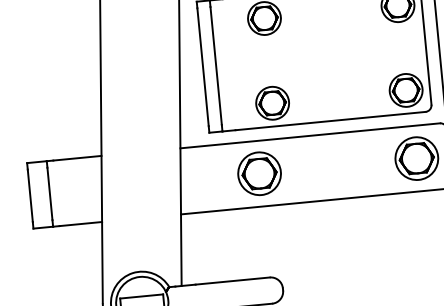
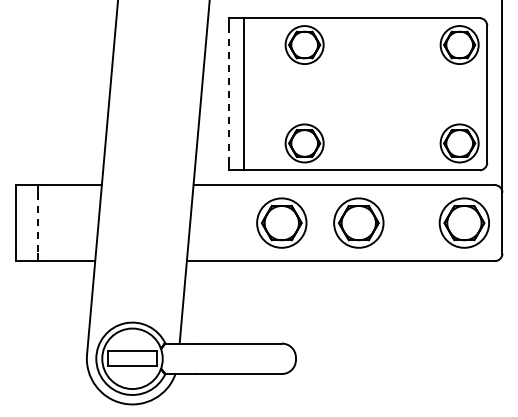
line: (203, 67) -> (228, 94), solid -> dashed
part: (325, 166) -> (358, 222), added
line: (50, 194) -> (38, 223), solid -> dashed

